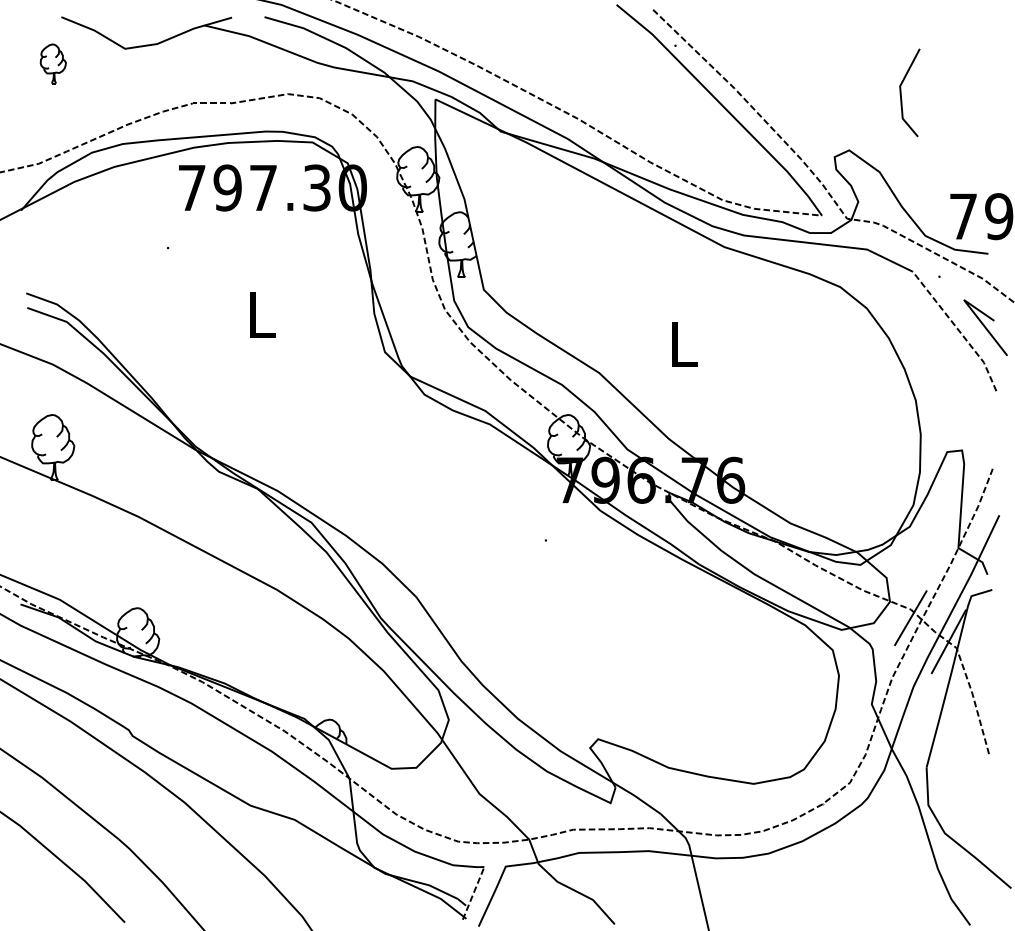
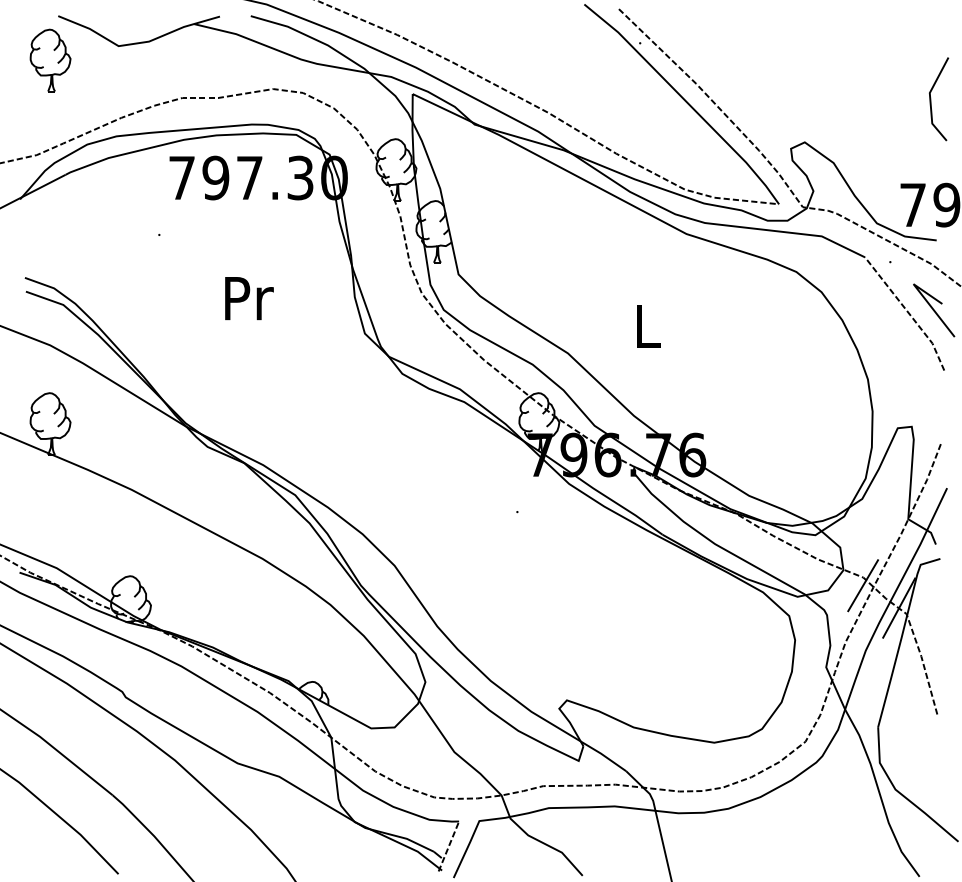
part: (53, 63) -> (50, 60), size x1.67
line: (901, 92) -> (931, 98), moved
text: (262, 314) -> (248, 297), L -> Pr

